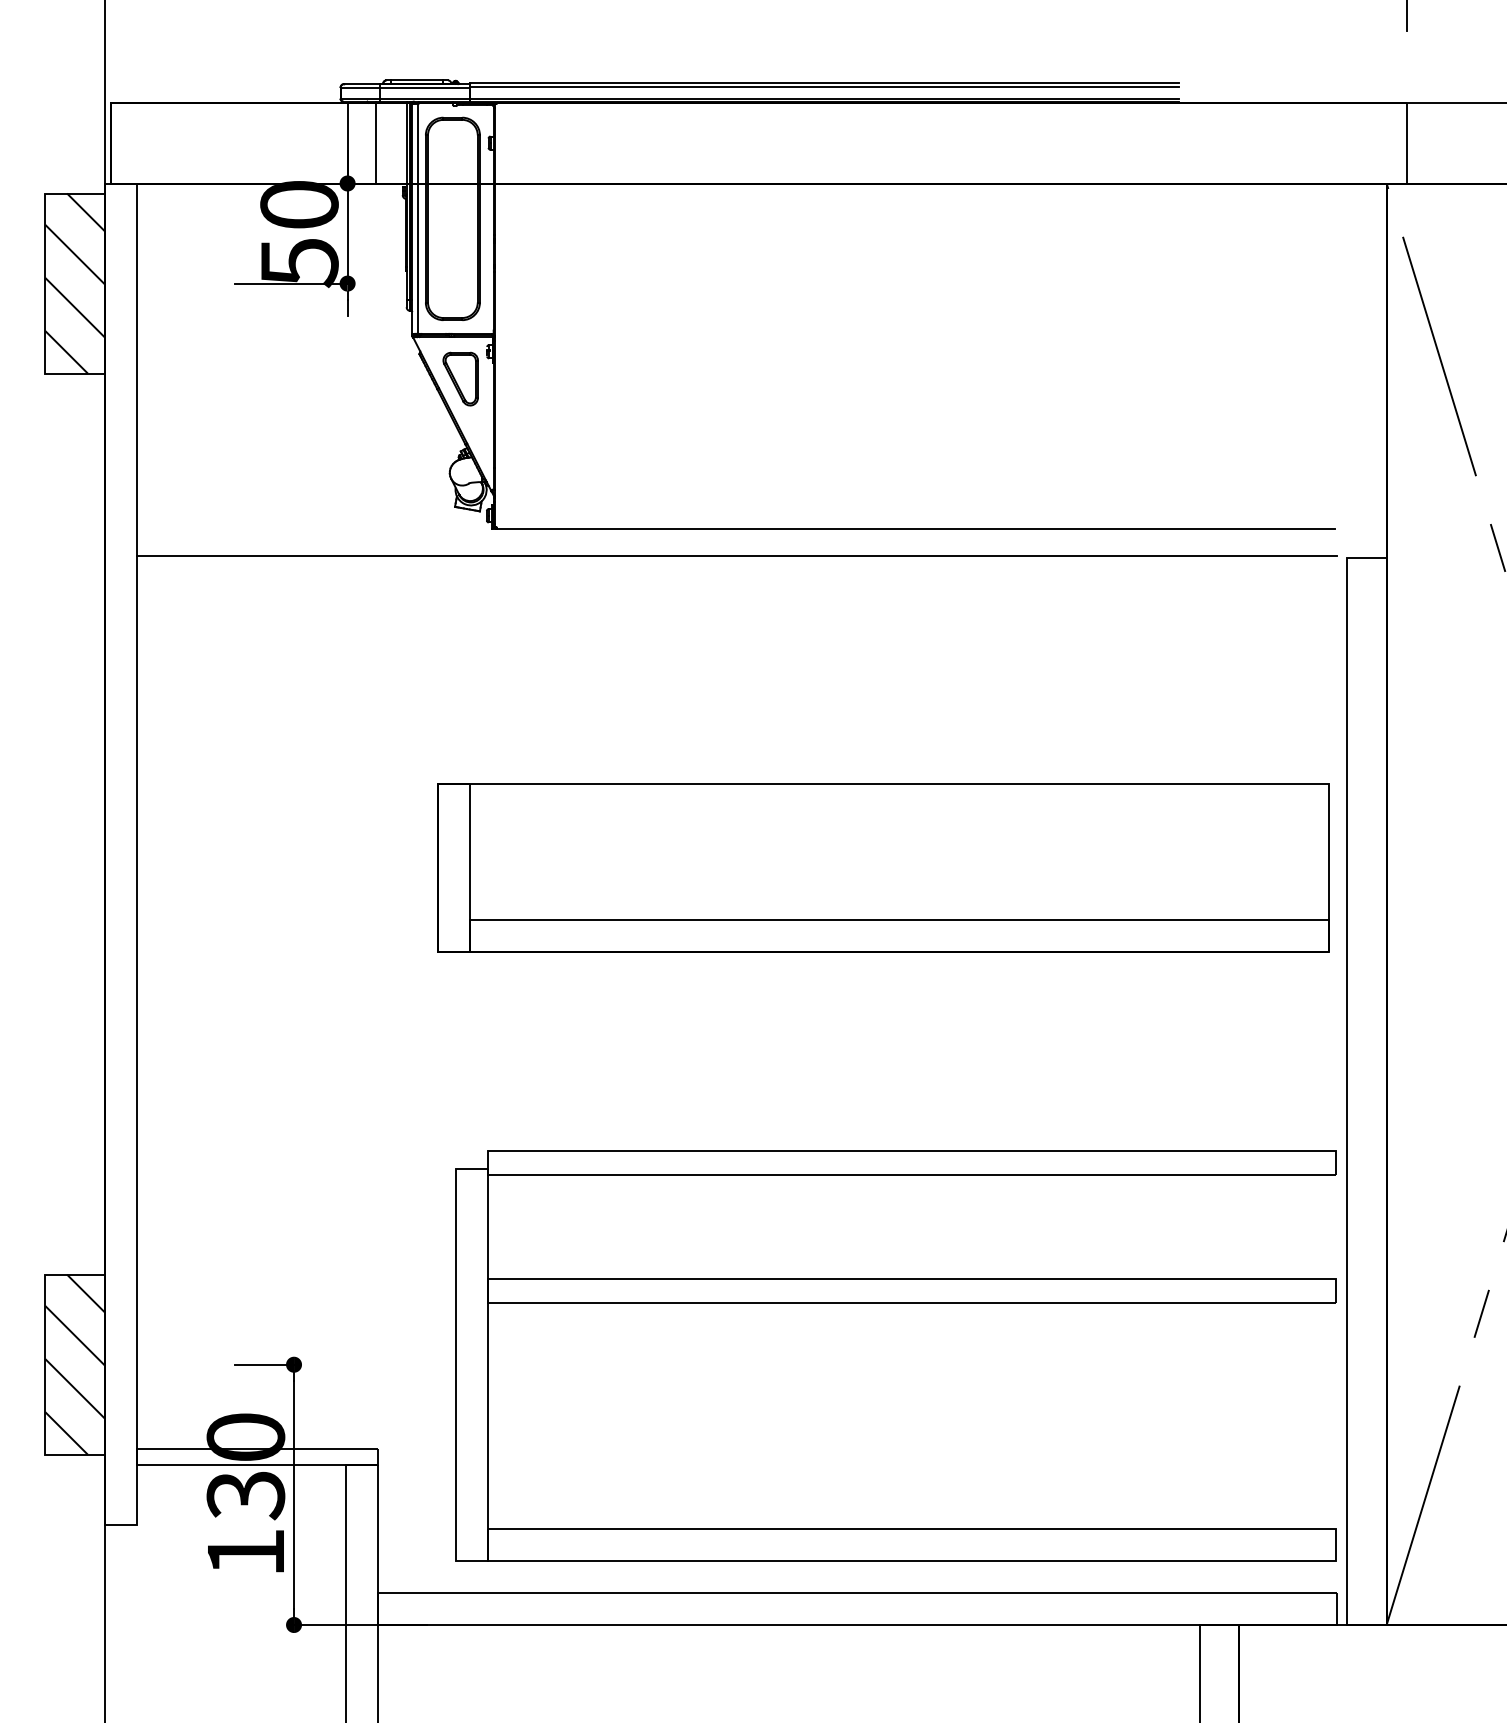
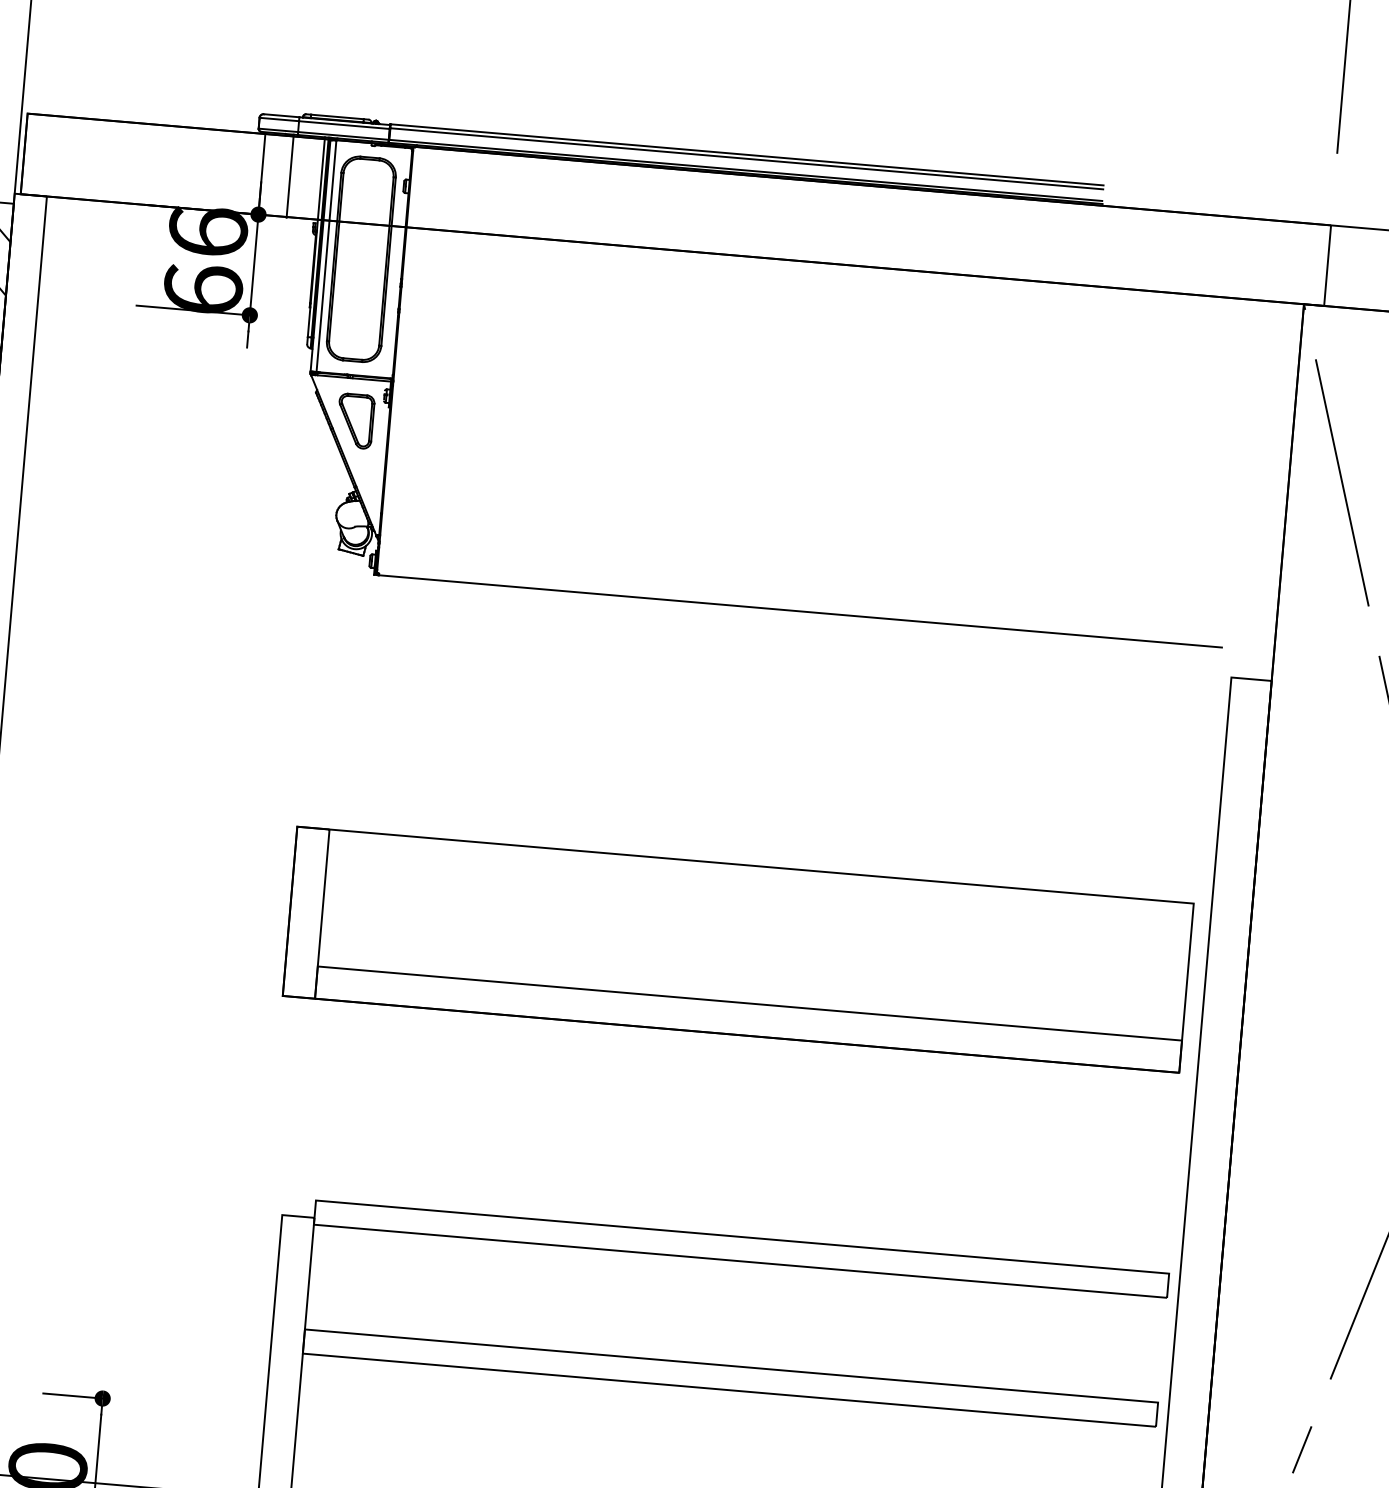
text: (299, 234) -> (205, 261), 50 -> 66
line: (736, 555) -> (617, 622), removed

